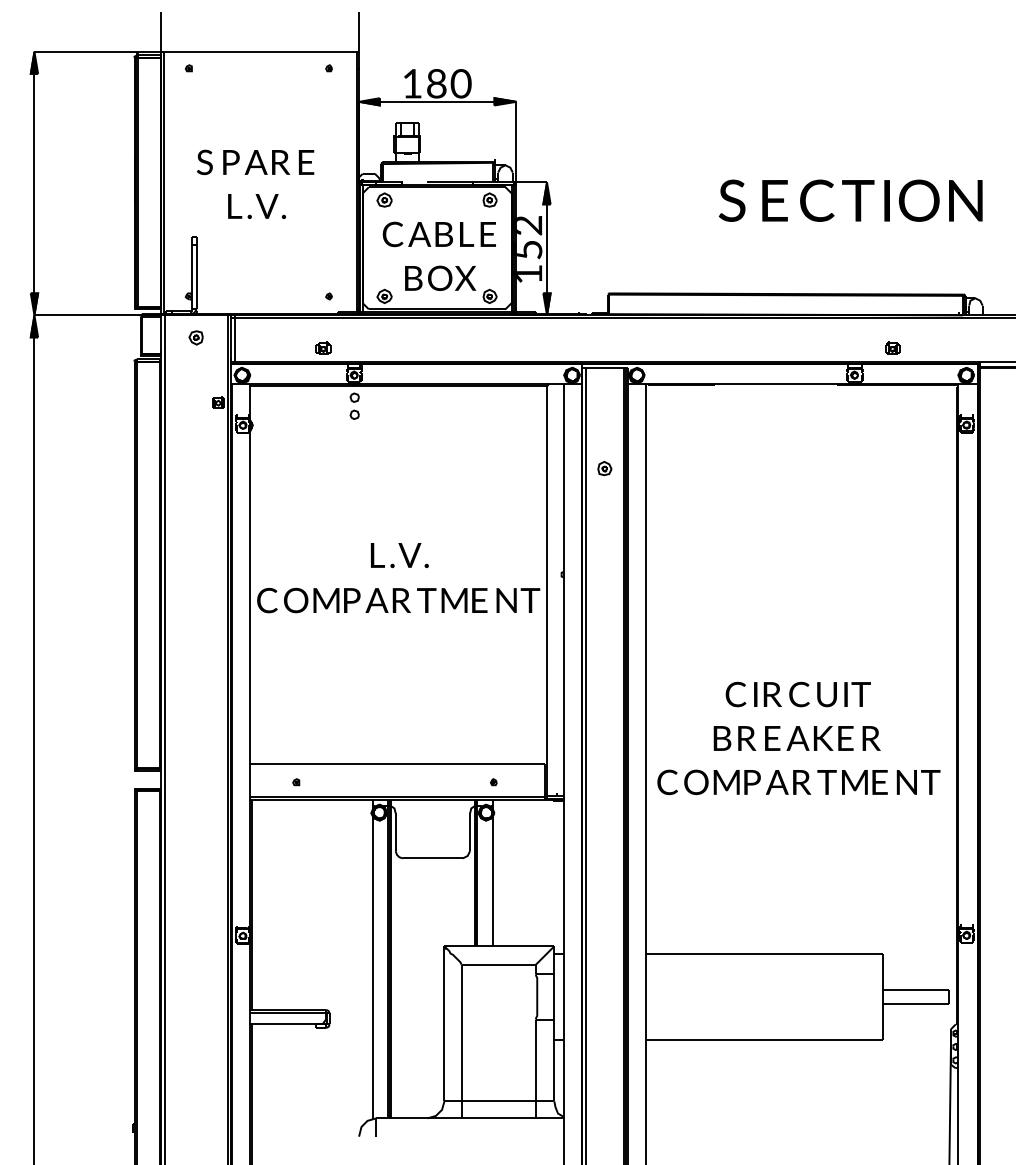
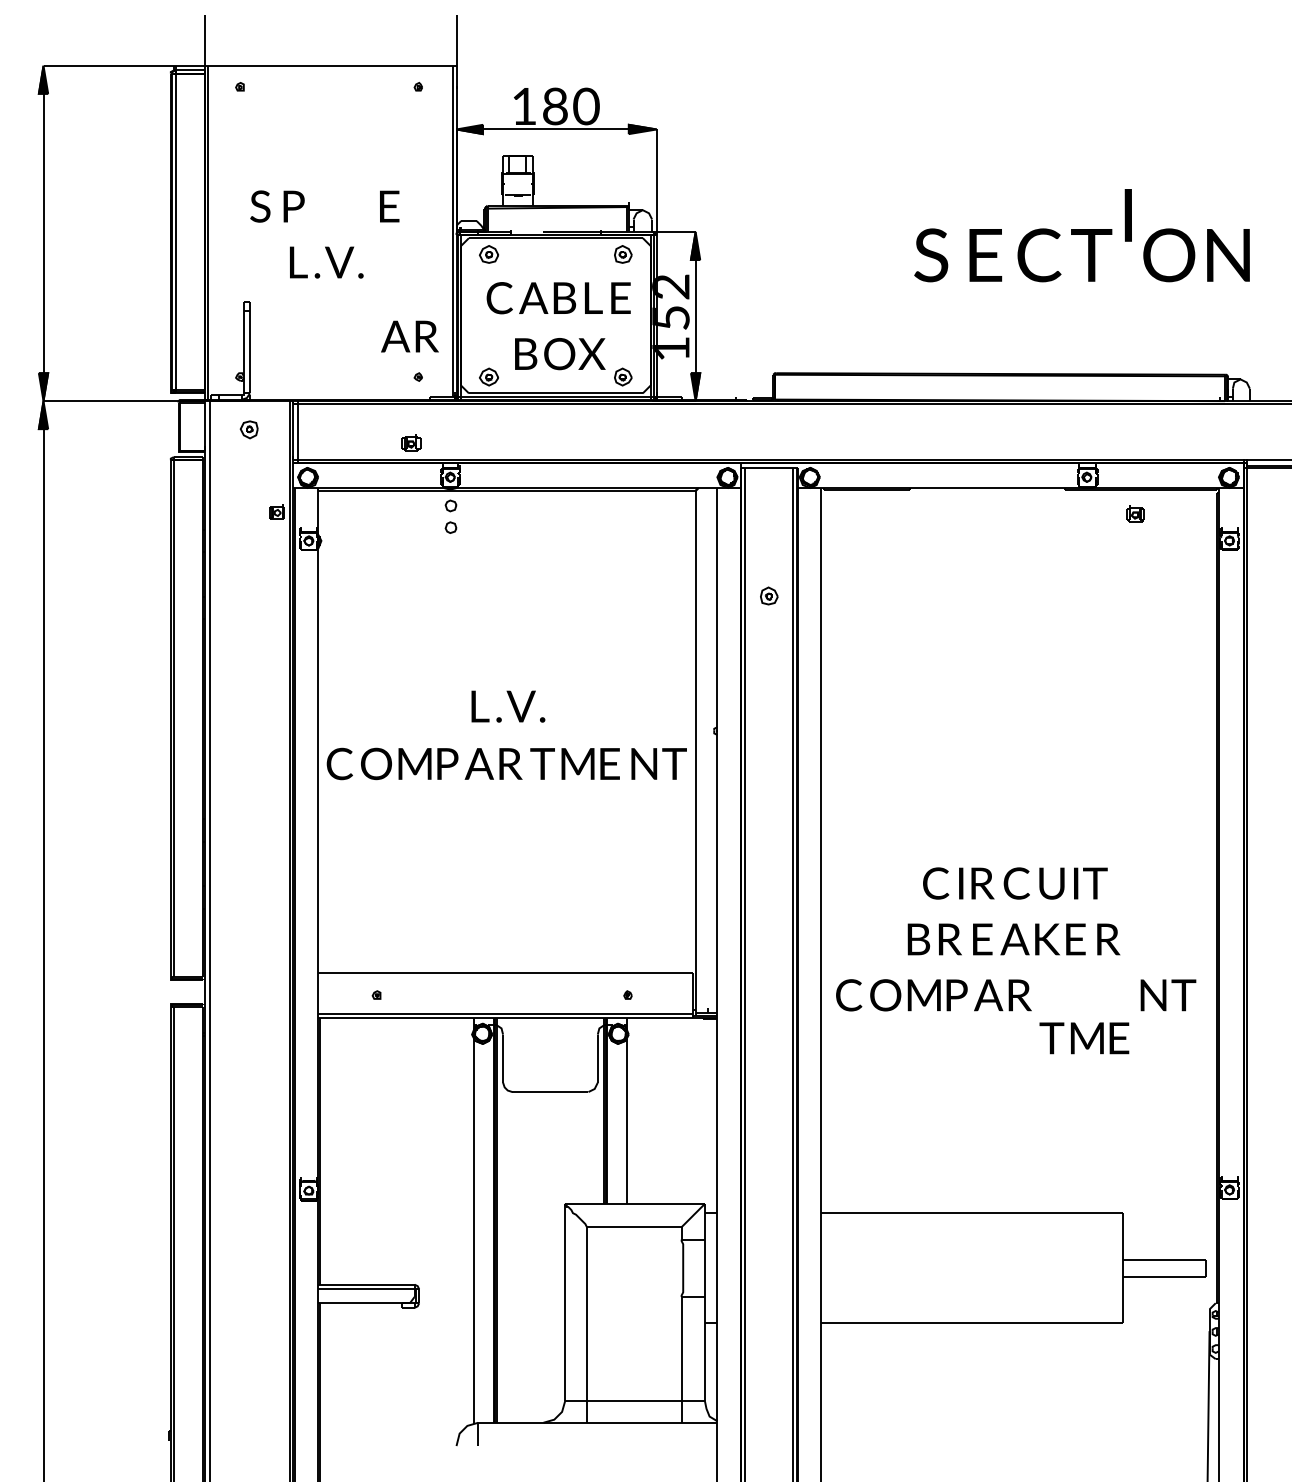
text: (267, 162) -> (409, 336), moved
text: (886, 200) -> (1127, 215), moved
part: (892, 347) -> (1135, 513), moved
text: (852, 782) -> (1084, 1038), moved

